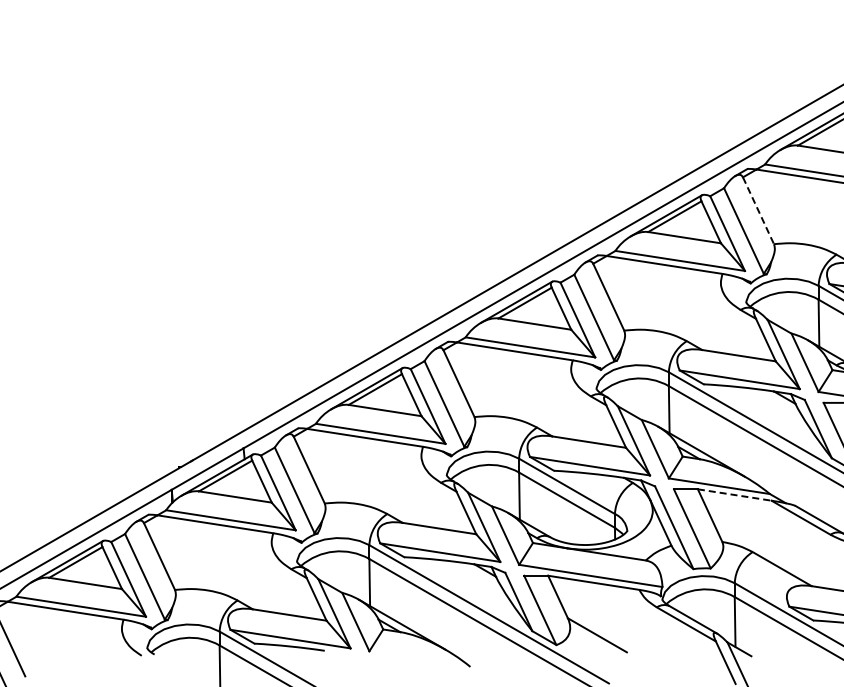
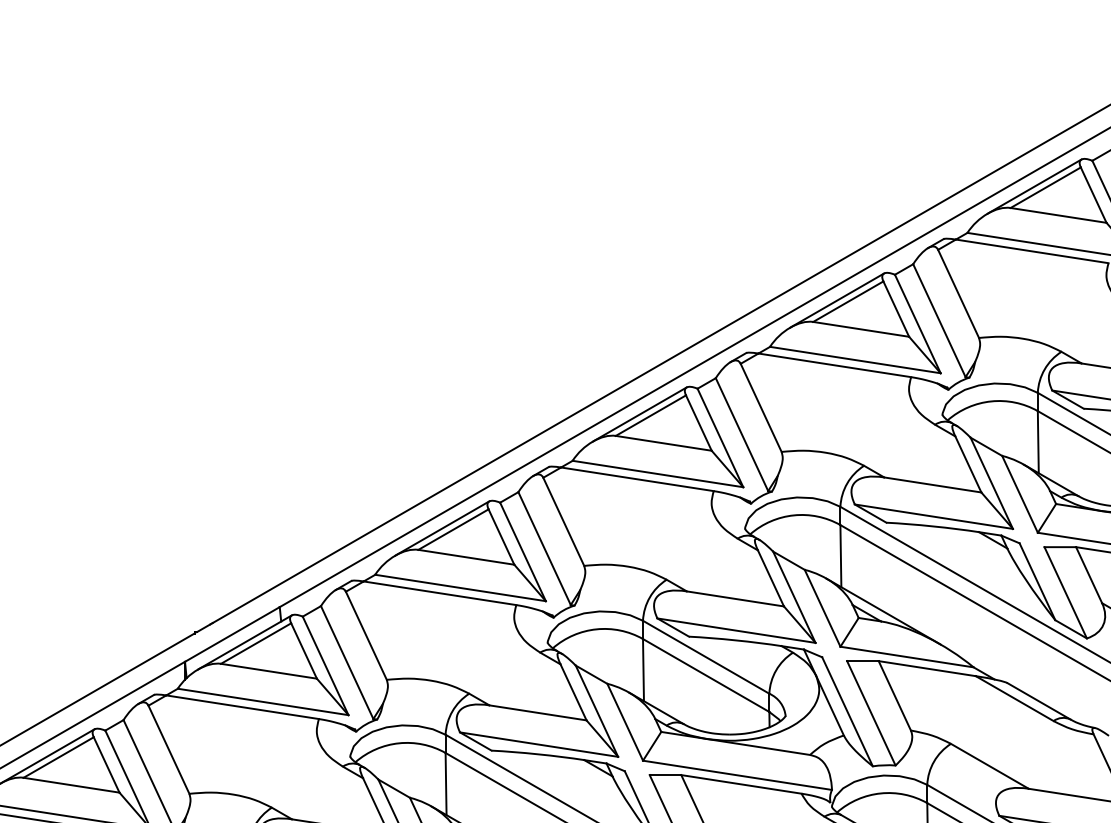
line: (758, 210) -> (958, 293), dashed -> solid
line: (735, 495) -> (928, 669), dashed -> solid

